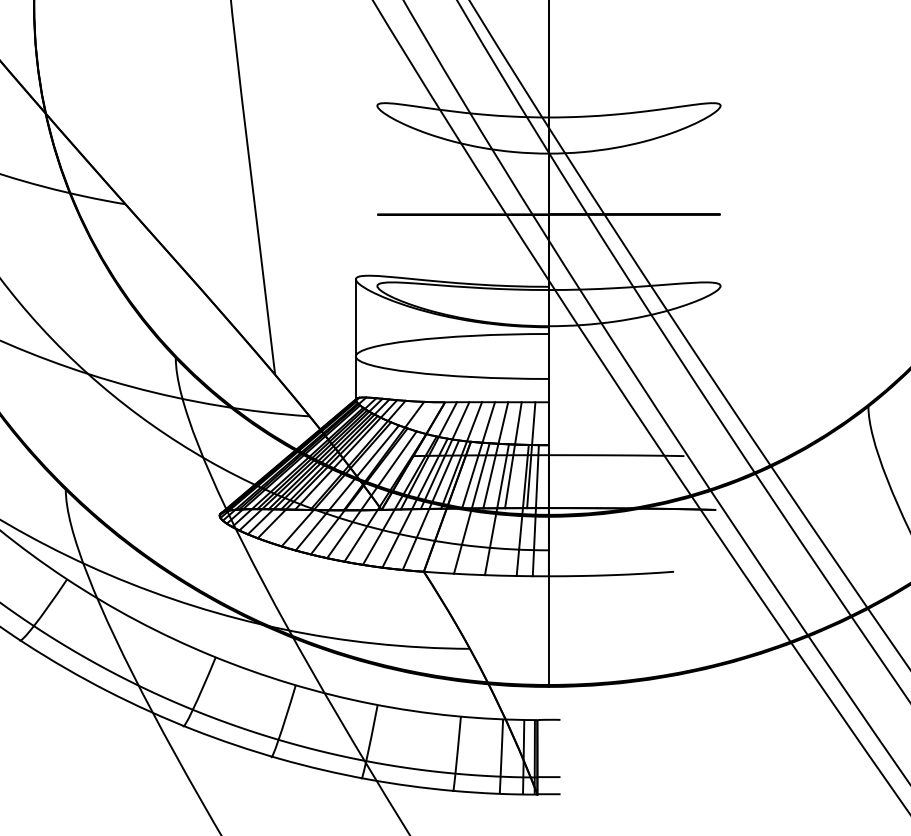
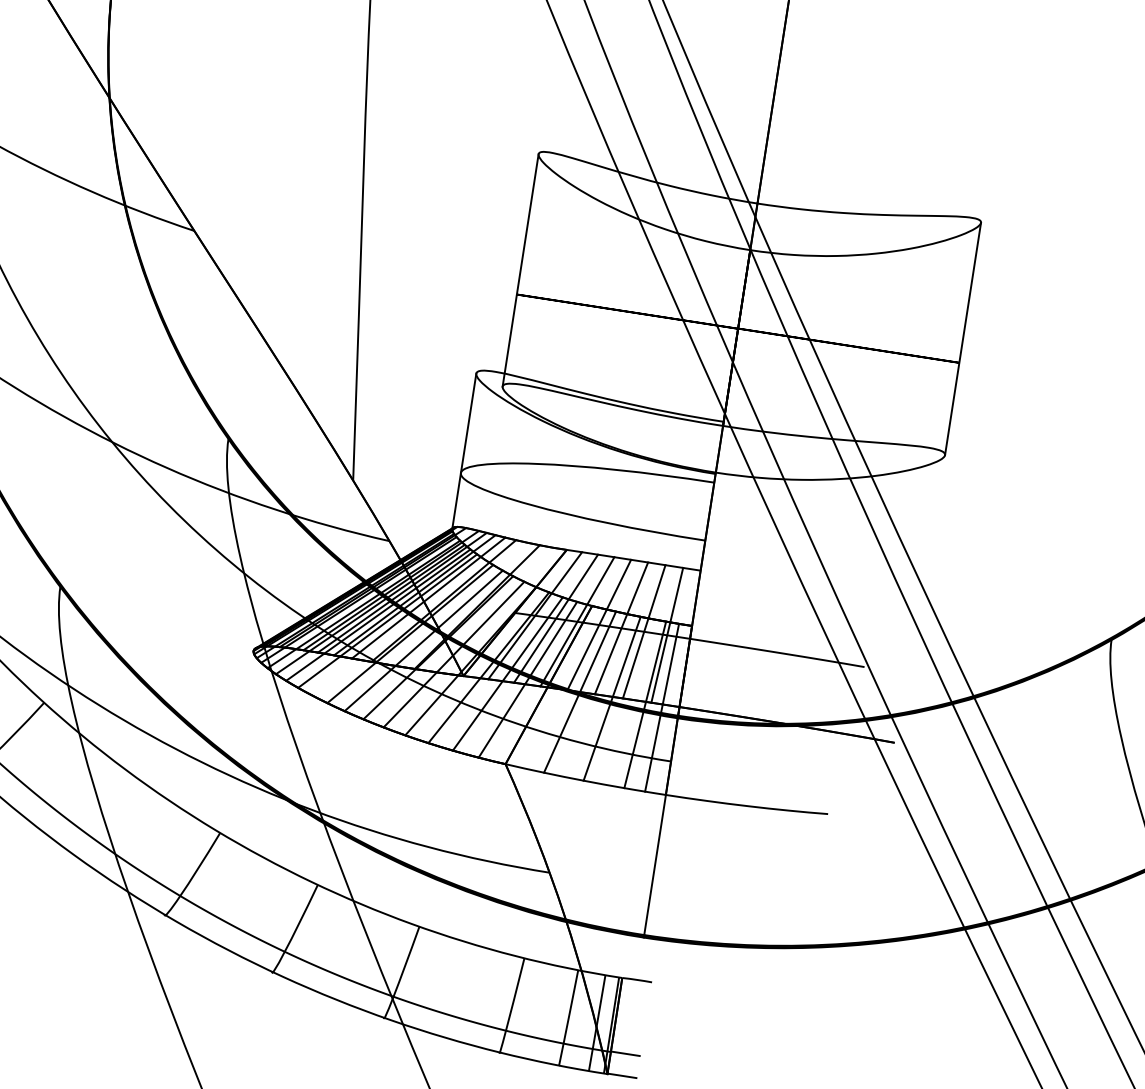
line: (377, 195) -> (520, 269), added
line: (720, 195) -> (963, 338), added

